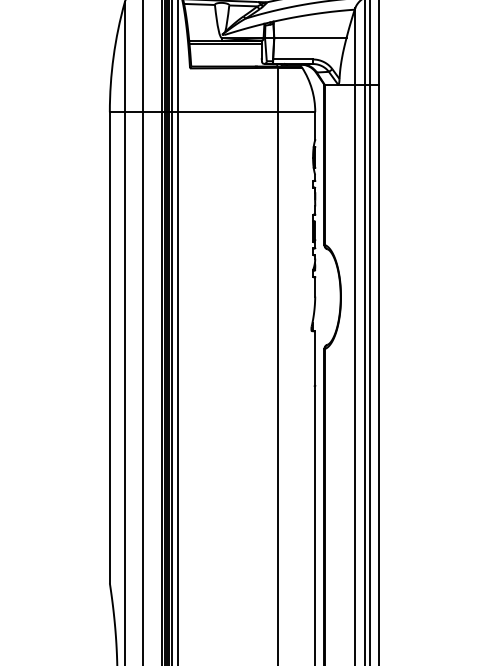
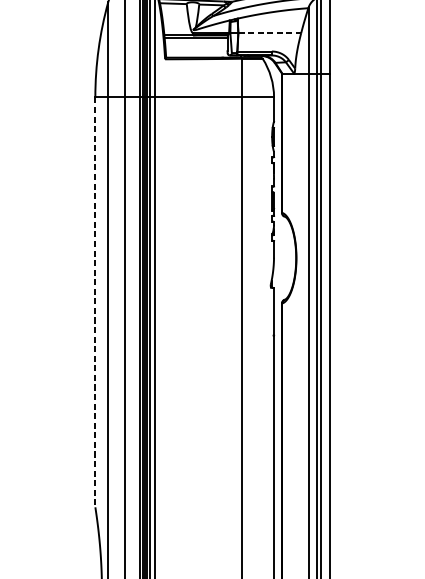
line: (310, 38) -> (269, 33), solid -> dashed
line: (109, 347) -> (95, 302), solid -> dashed

